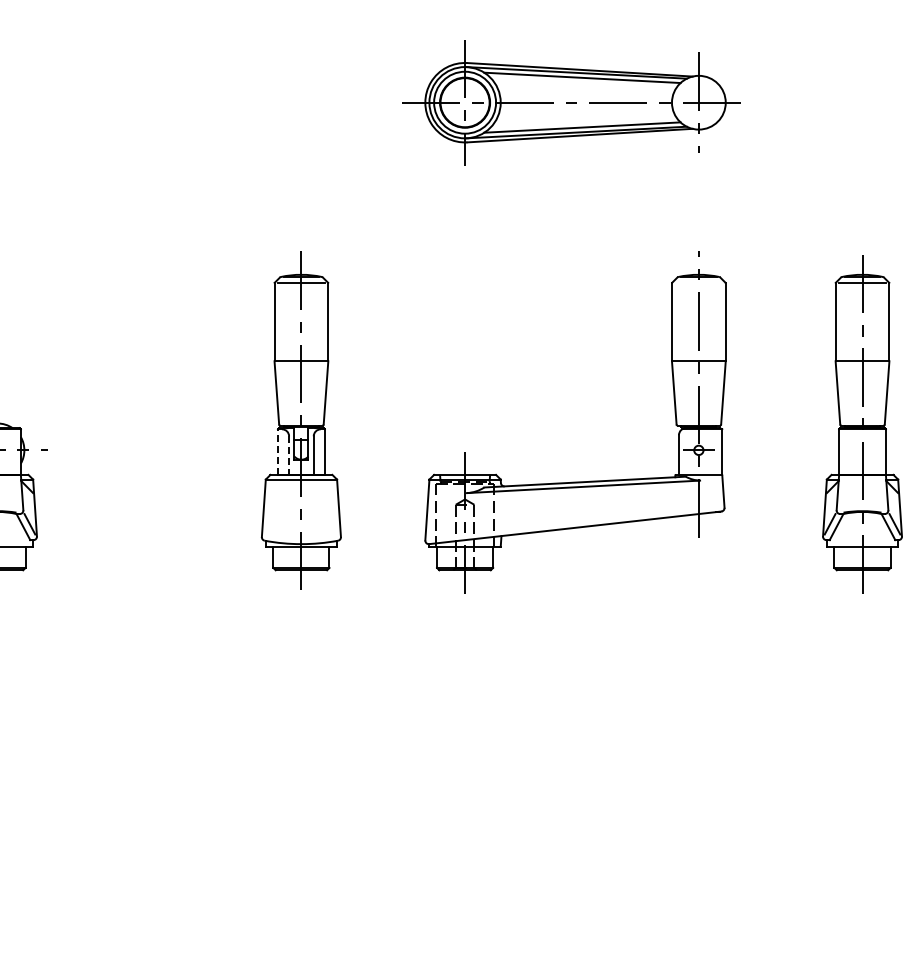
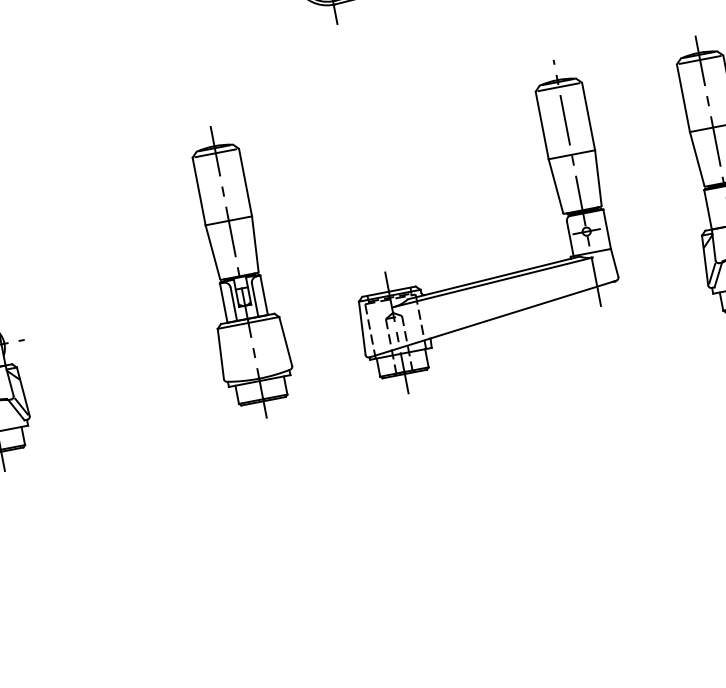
line: (698, 282) -> (558, 86), added
line: (278, 452) -> (224, 303), dashed -> solid
line: (289, 456) -> (234, 305), dashed -> solid

